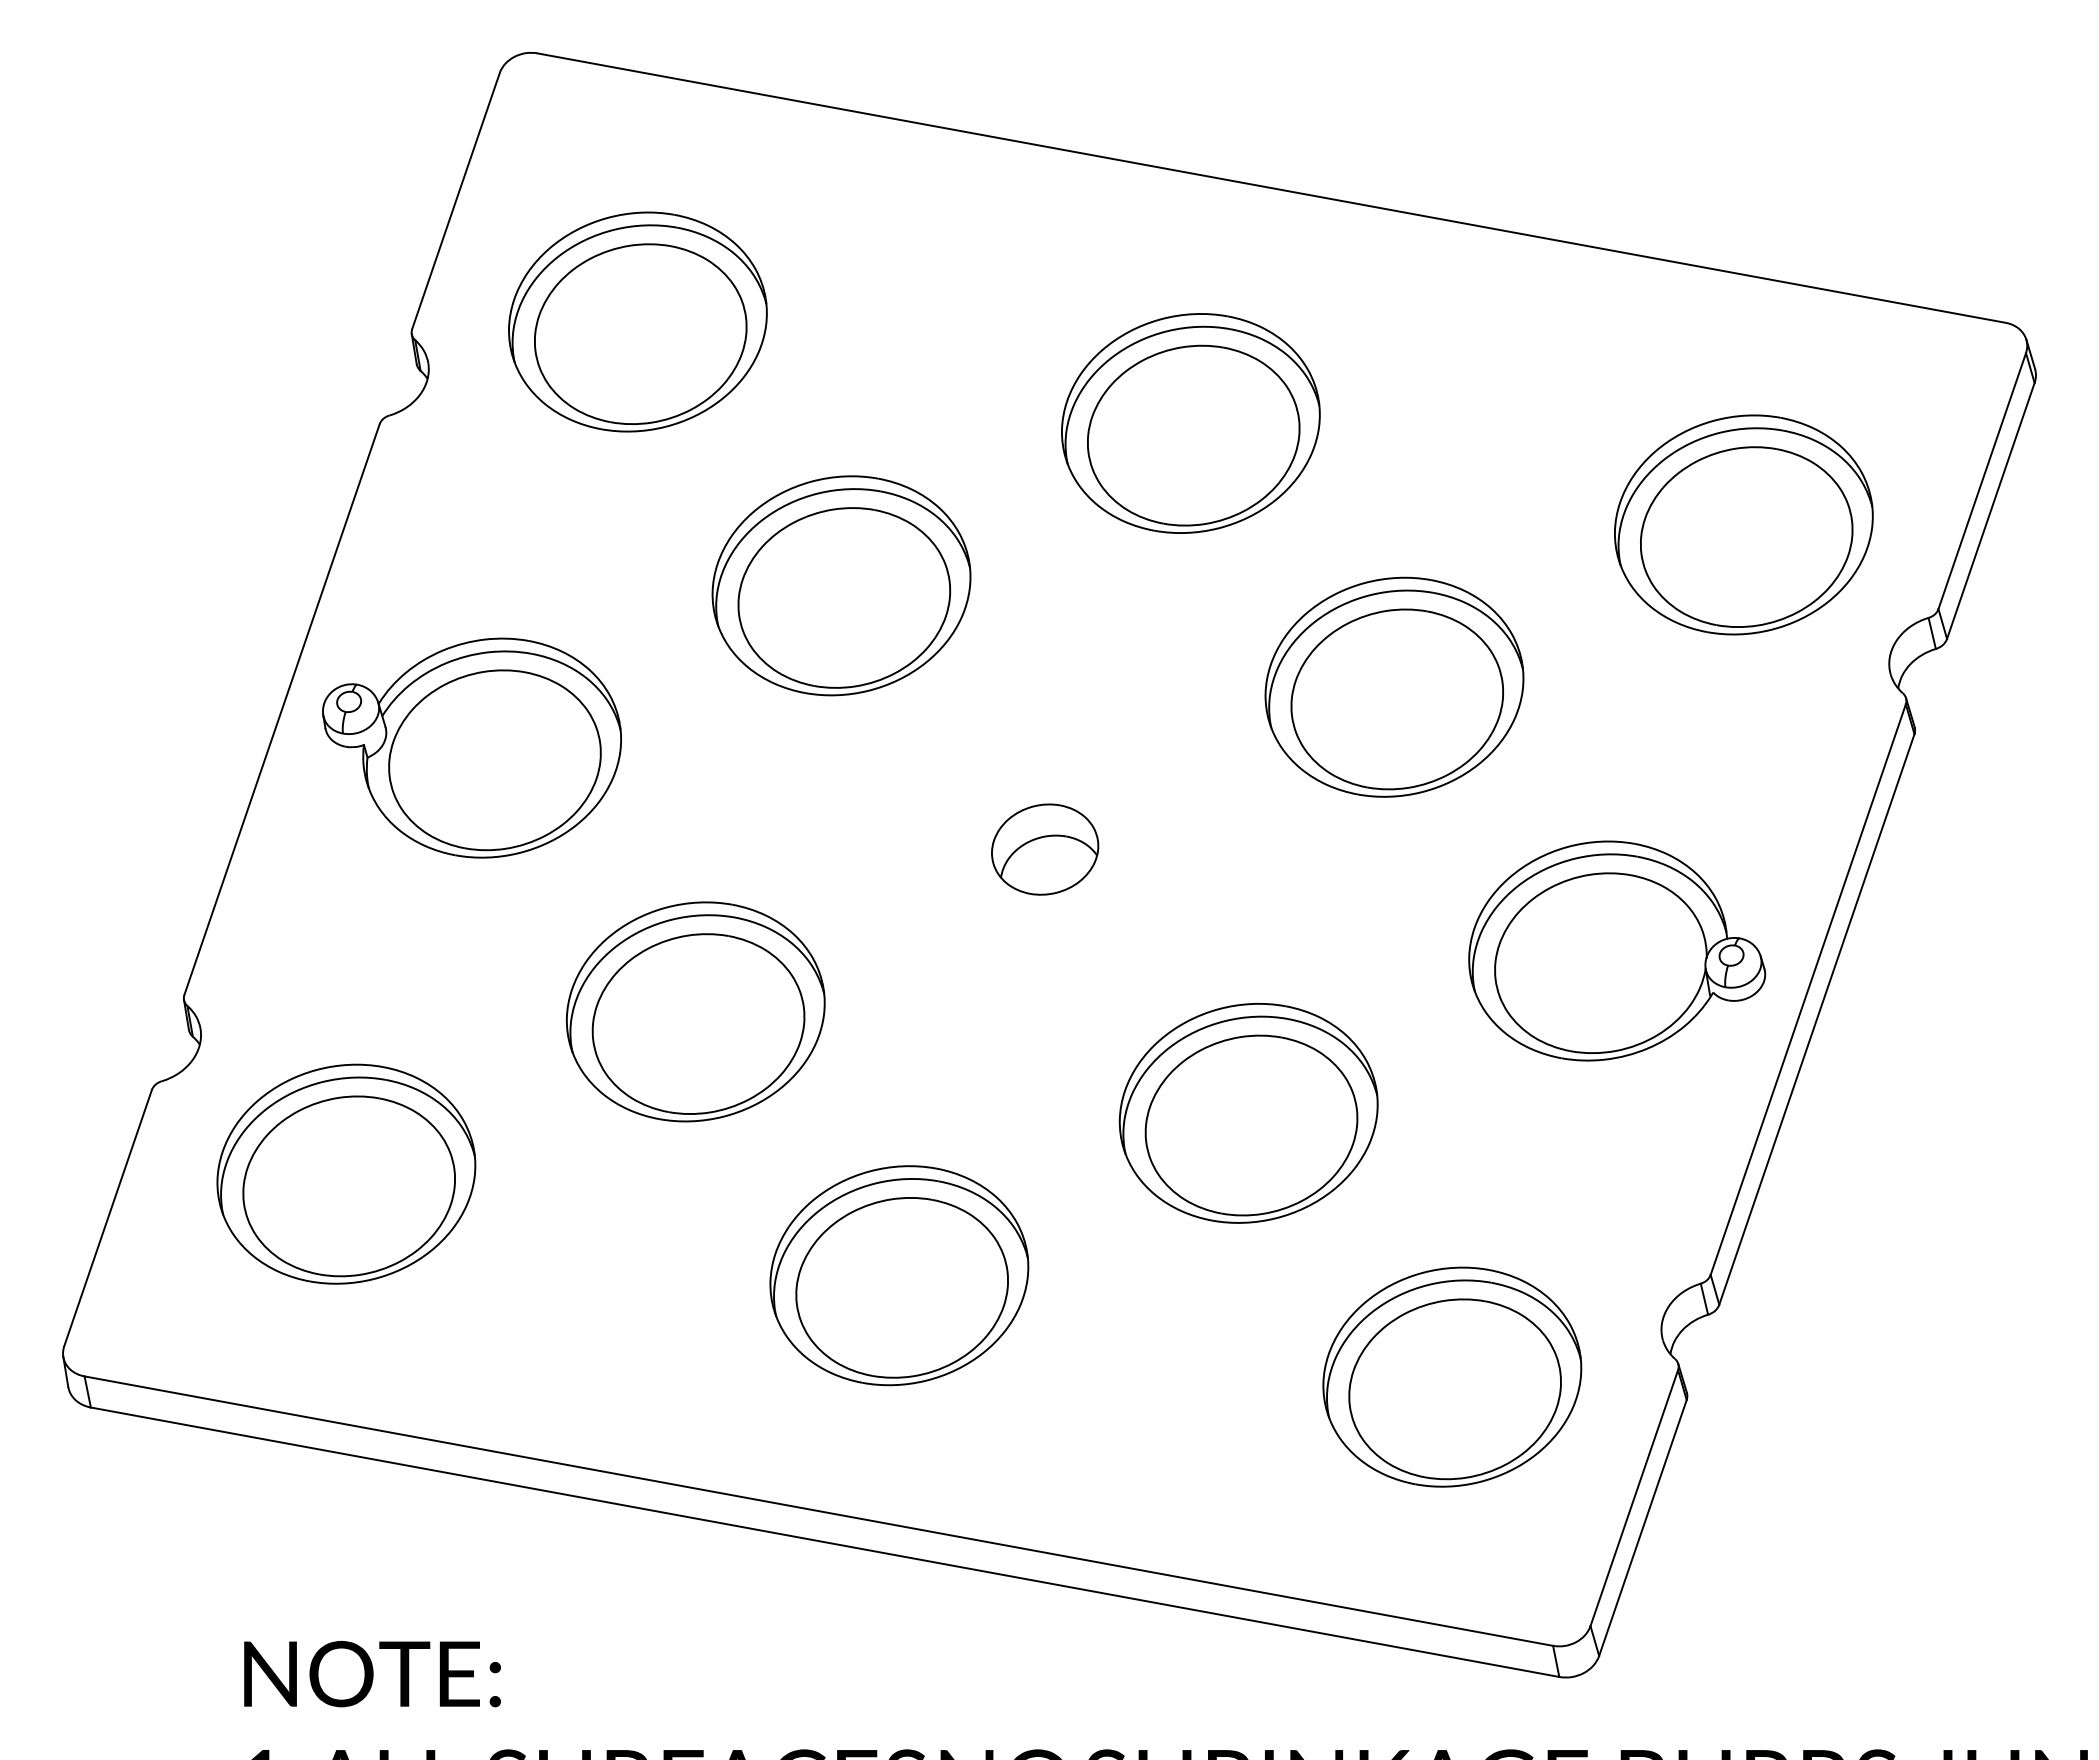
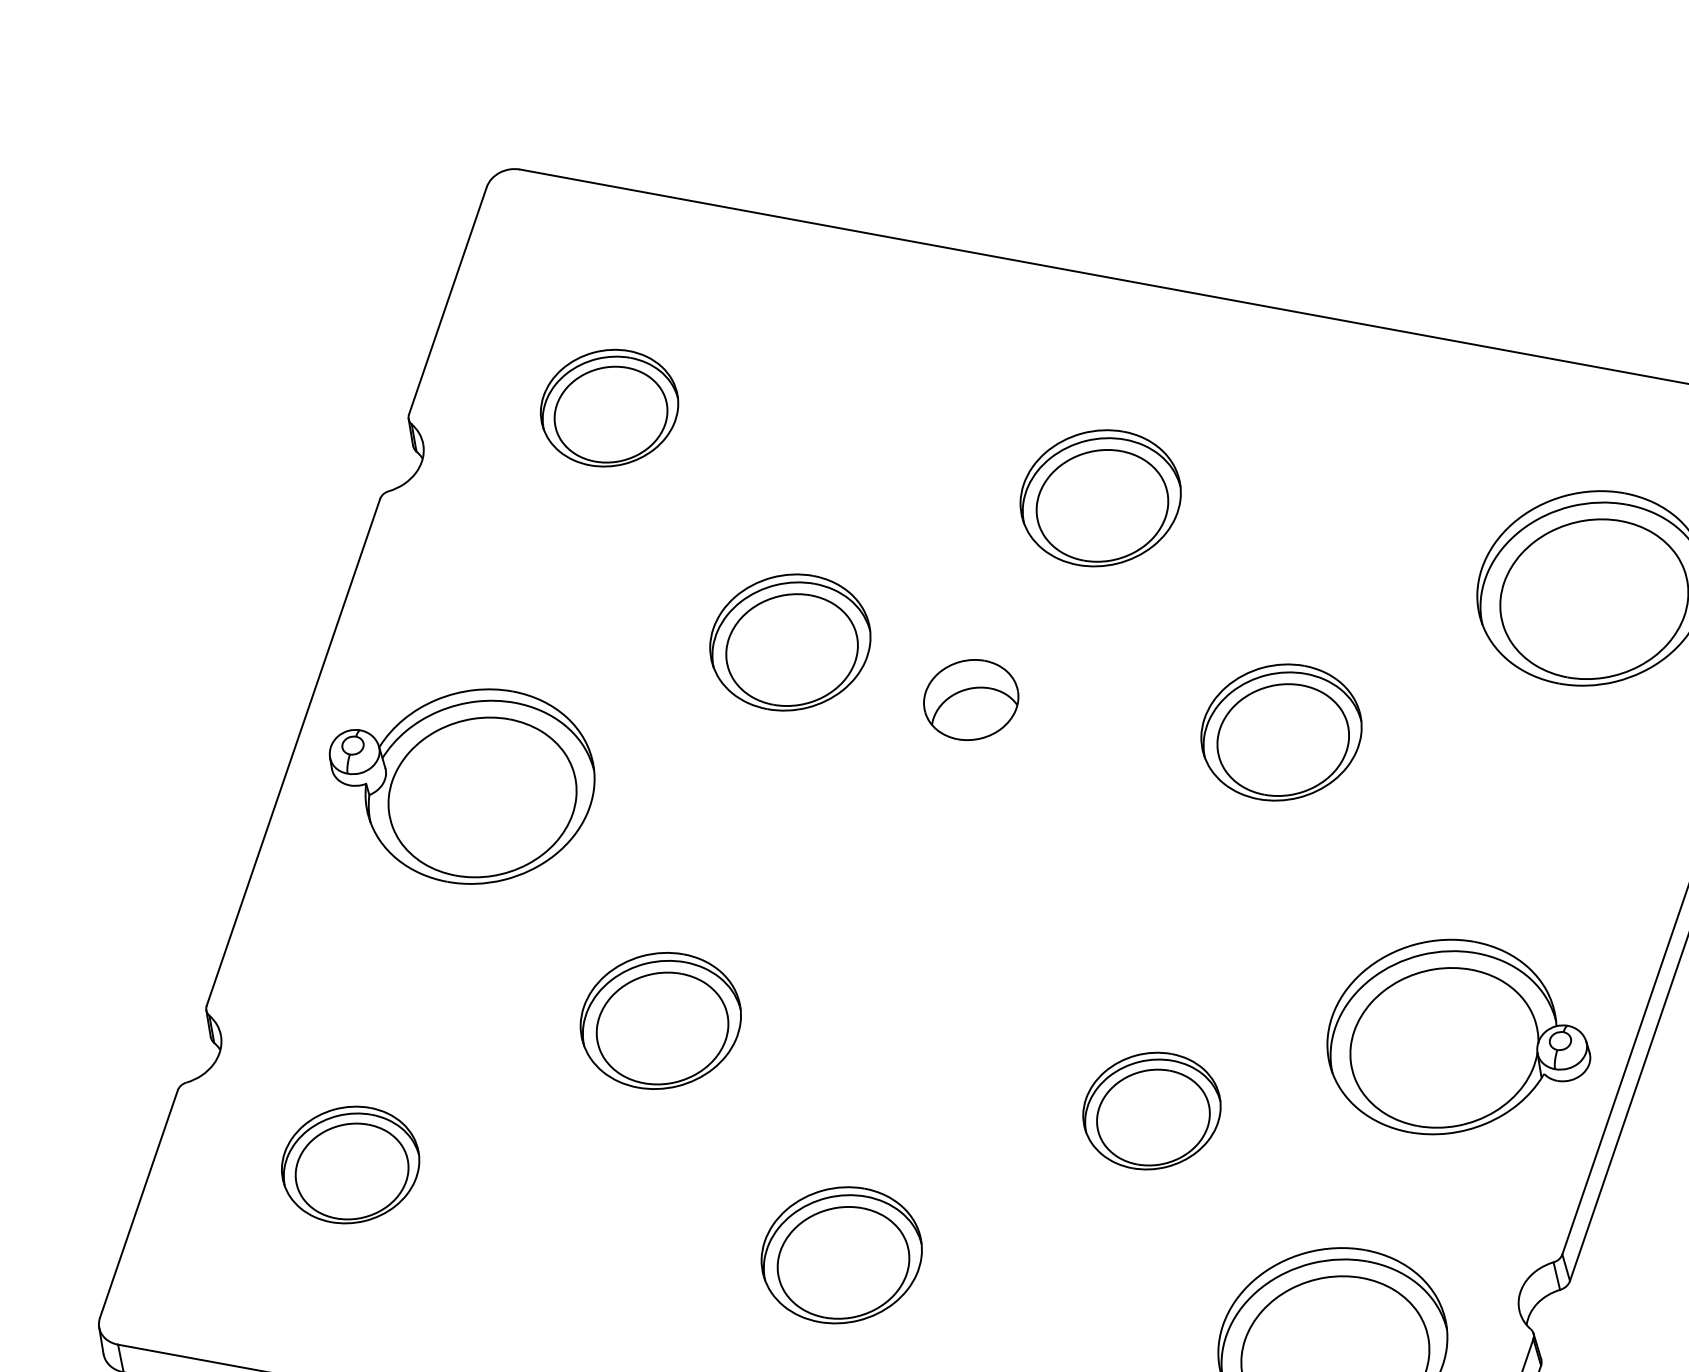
part: (637, 321) -> (609, 407), size x0.6
part: (1190, 423) -> (1100, 498), size x0.7
part: (841, 585) -> (790, 642), size x0.7
part: (1394, 686) -> (1281, 731), size x0.7
part: (1045, 849) -> (971, 699), moved
part: (1617, 950) -> (1459, 1036), moved
part: (695, 1011) -> (660, 1020), size x0.7
part: (1248, 1113) -> (1151, 1111), size x0.6
part: (346, 1173) -> (350, 1164), size x0.6
part: (899, 1275) -> (841, 1255), size x0.7

